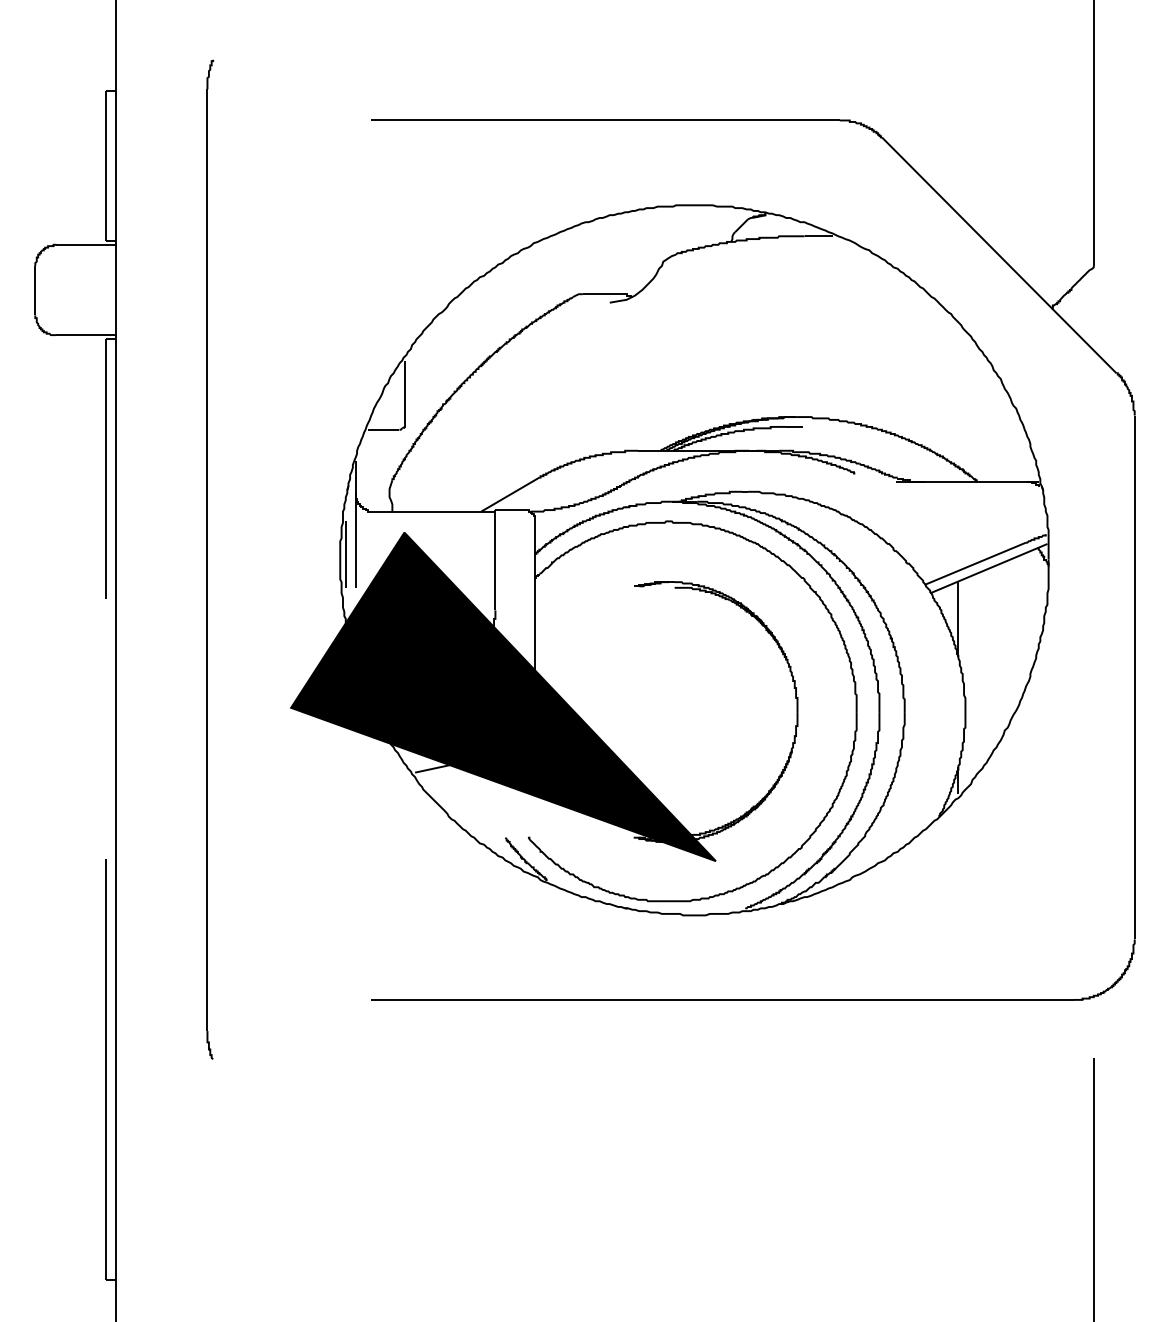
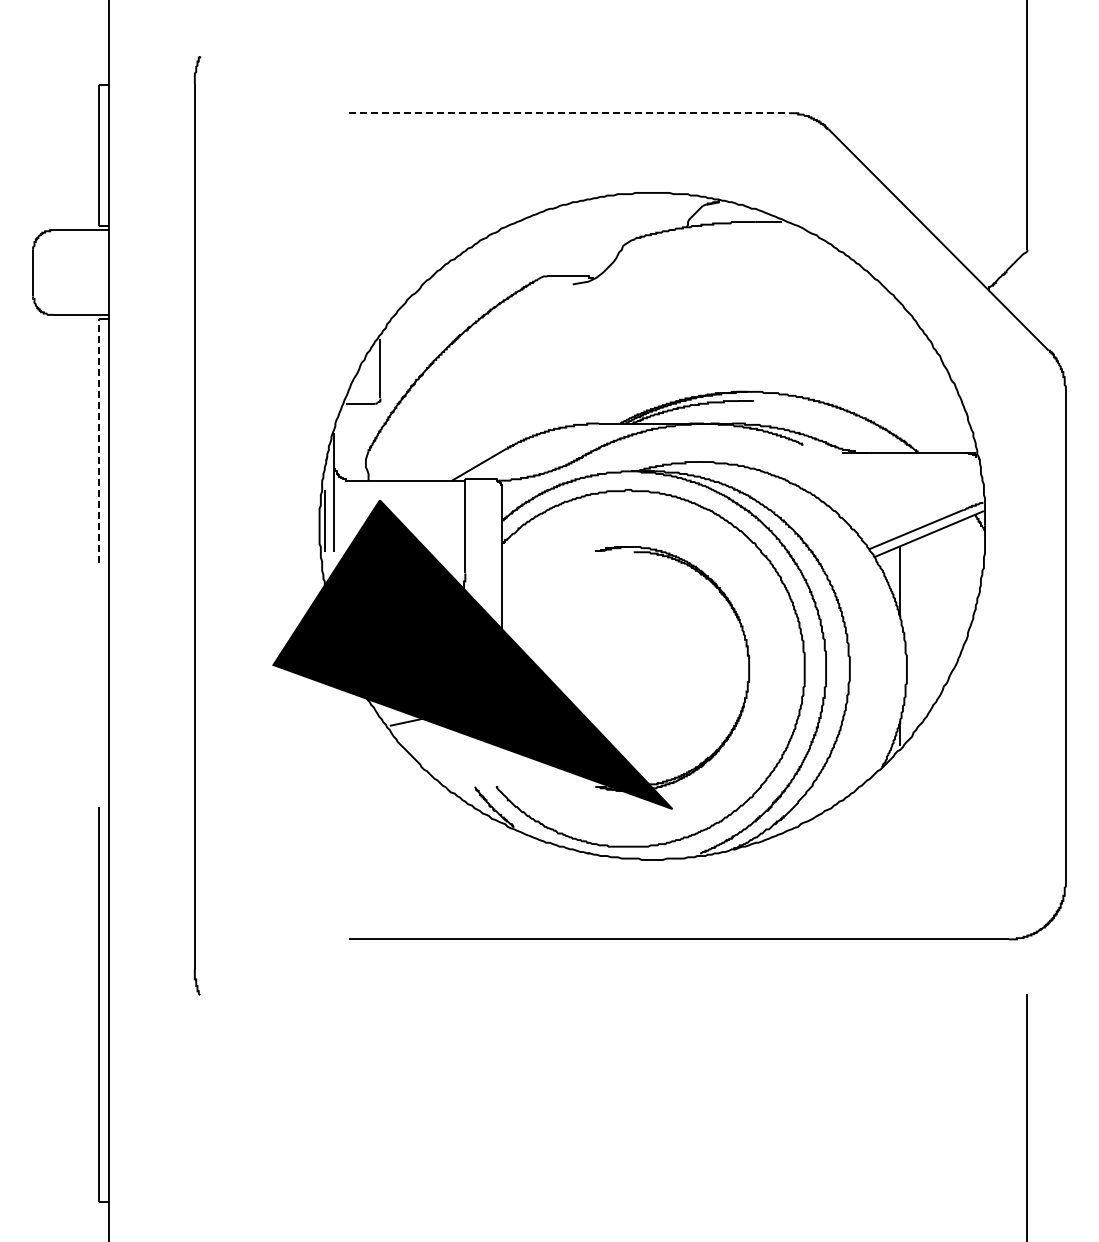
line: (606, 120) -> (569, 113), solid -> dashed
line: (105, 468) -> (99, 440), solid -> dashed

